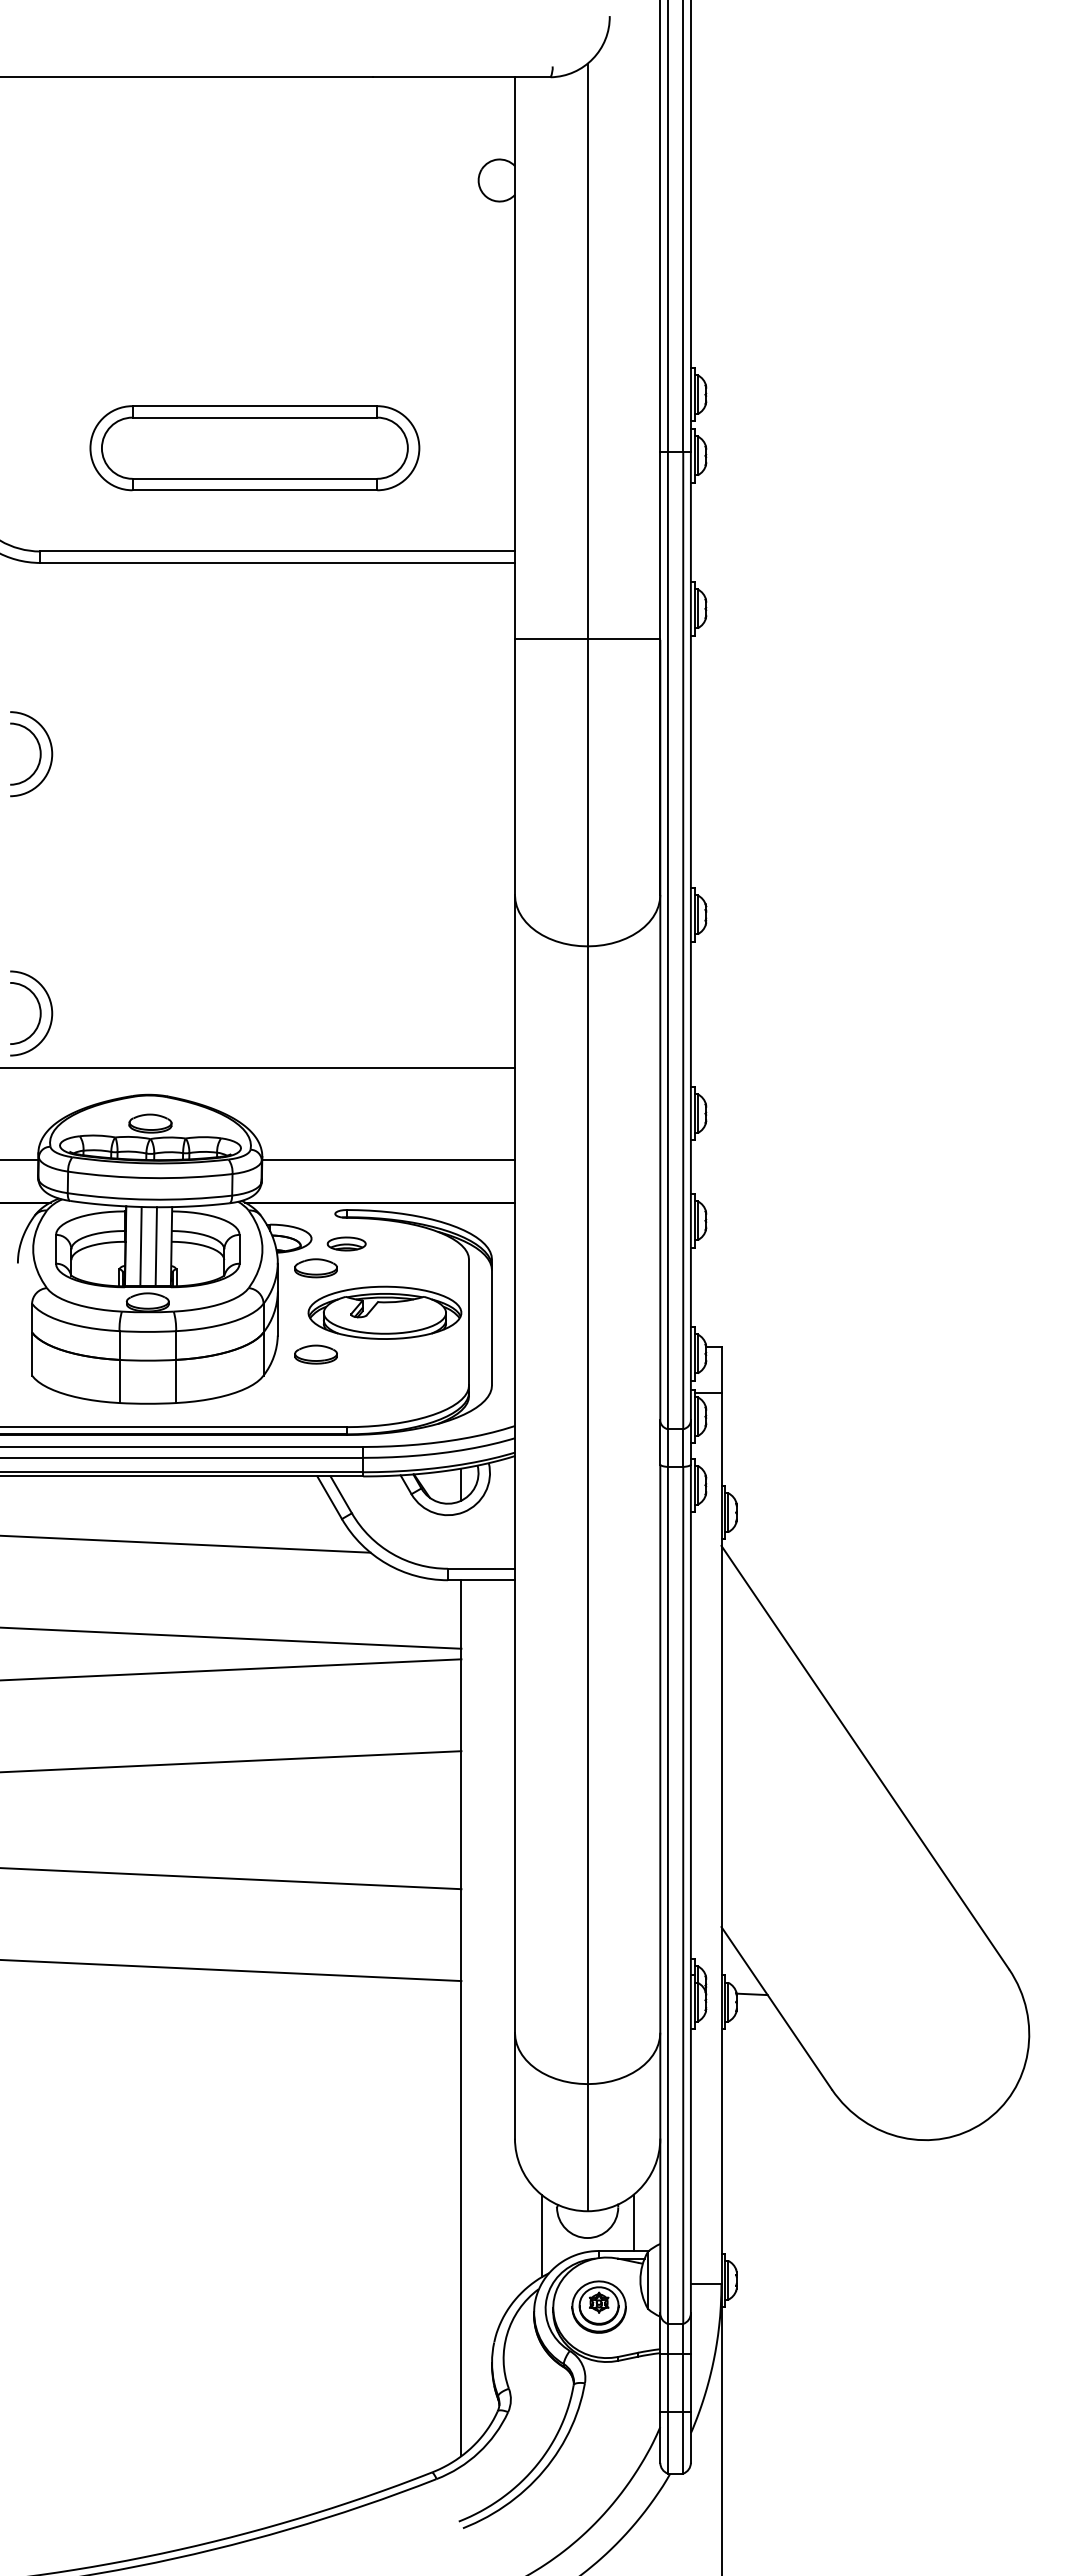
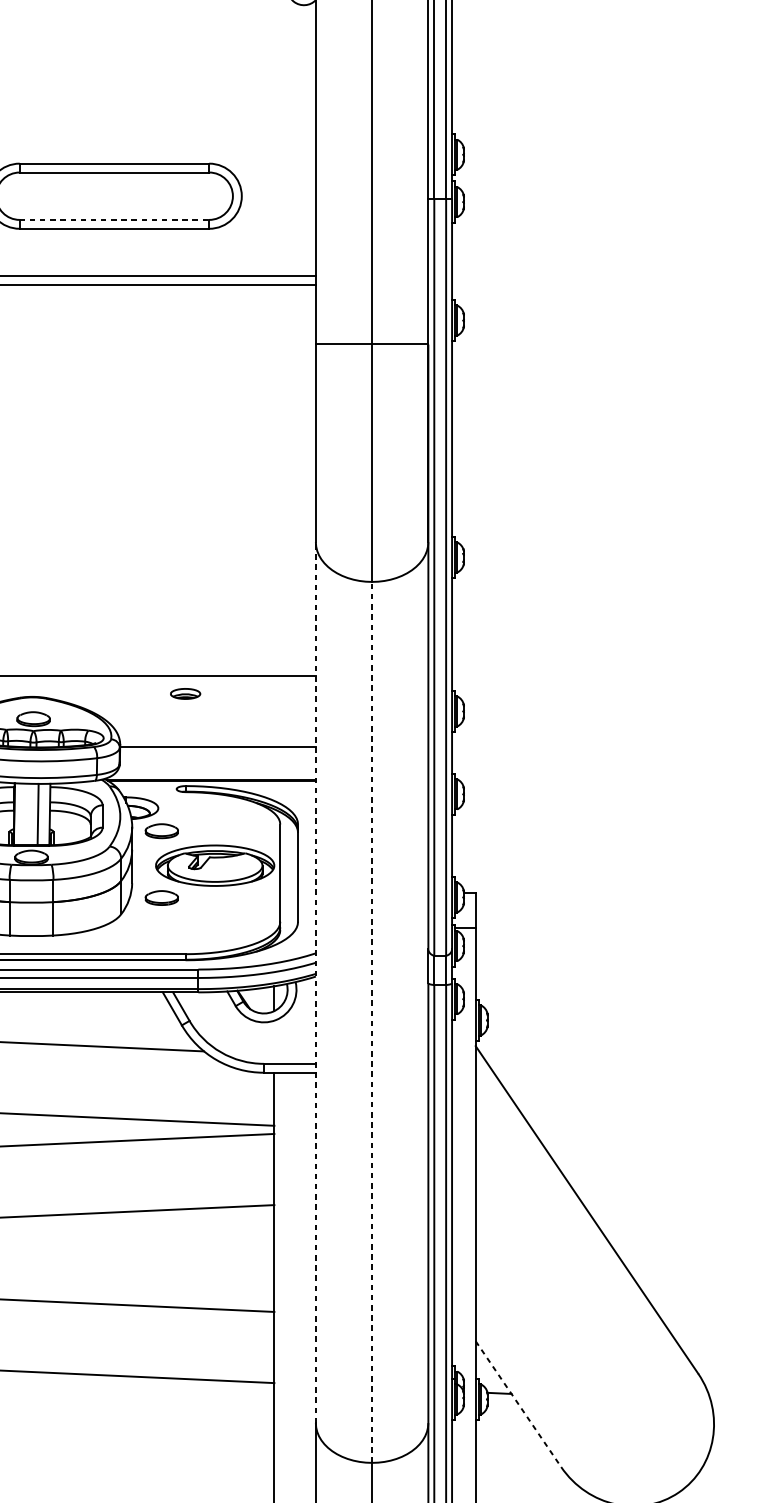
line: (255, 478) -> (114, 219), solid -> dashed
part: (346, 1243) -> (185, 693), moved
line: (140, 1246) -> (25, 814), removed
line: (514, 1463) -> (315, 982), solid -> dashed
line: (587, 1515) -> (372, 1022), solid -> dashed
line: (776, 2008) -> (518, 1404), solid -> dashed

